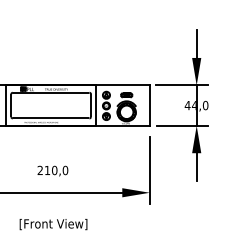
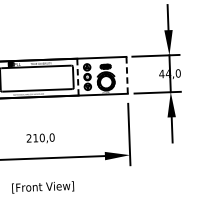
line: (96, 105) -> (78, 77), solid -> dashed
line: (149, 105) -> (126, 75), solid -> dashed

